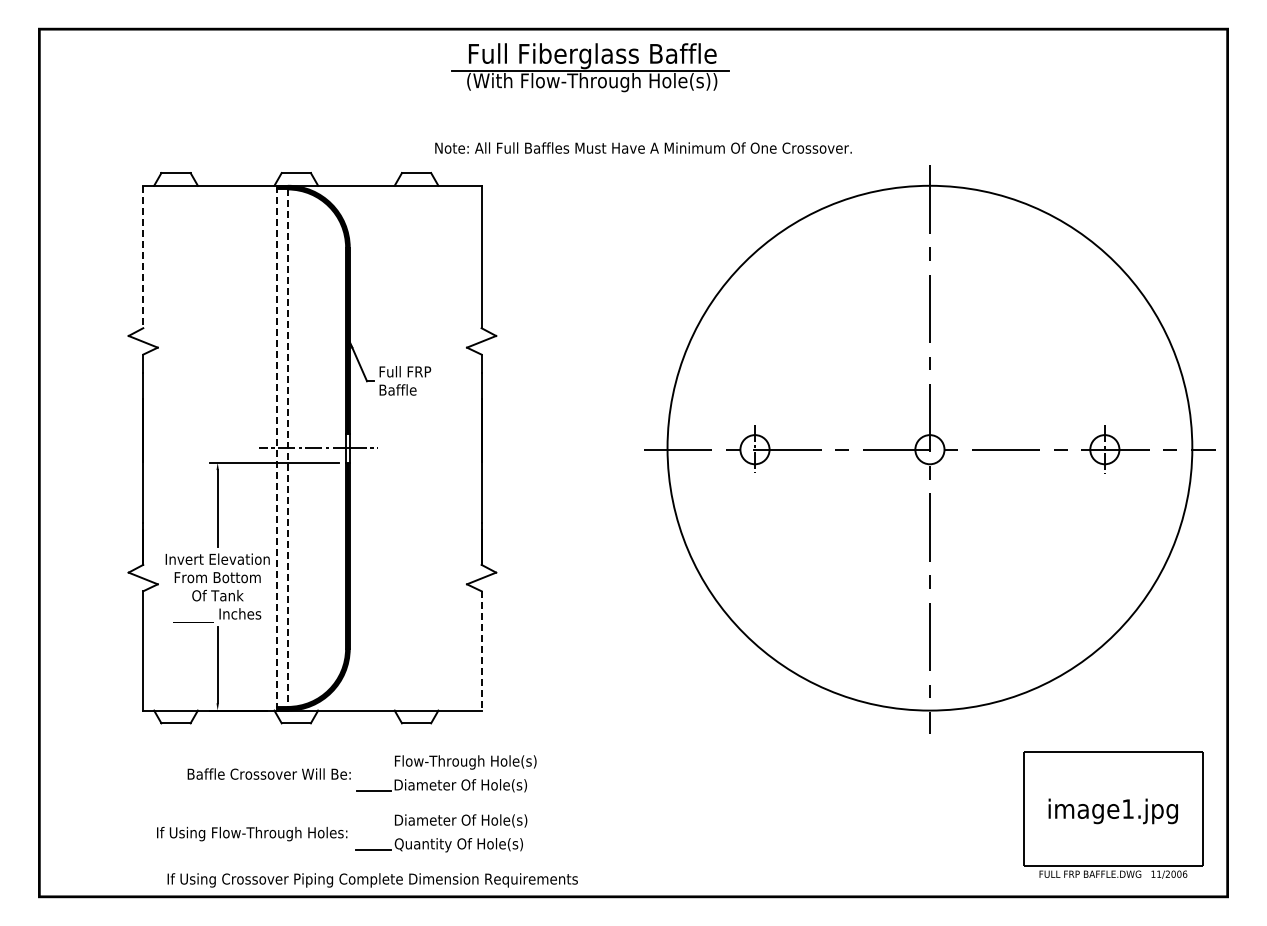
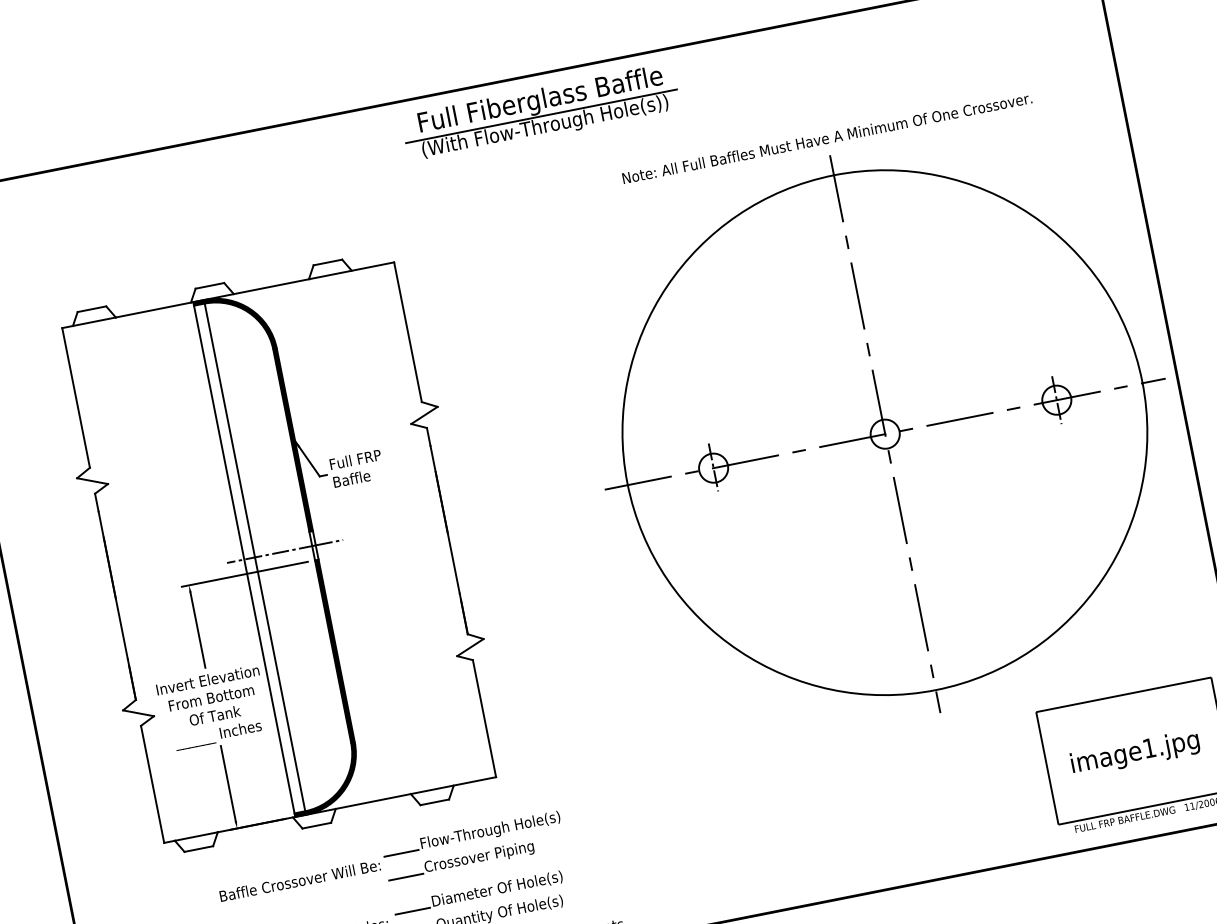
part: (590, 67) -> (540, 112), moved
text: (643, 147) -> (827, 137), moved
line: (143, 257) -> (76, 398), dashed -> solid
line: (276, 448) -> (243, 559), dashed -> solid
line: (287, 448) -> (254, 557), dashed -> solid
line: (481, 650) -> (484, 718), dashed -> solid
line: (373, 766) -> (400, 853), added
text: (460, 786) -> (490, 855), Diameter Of Hole(s) -> Crossover Piping
line: (373, 825) -> (412, 910), added

